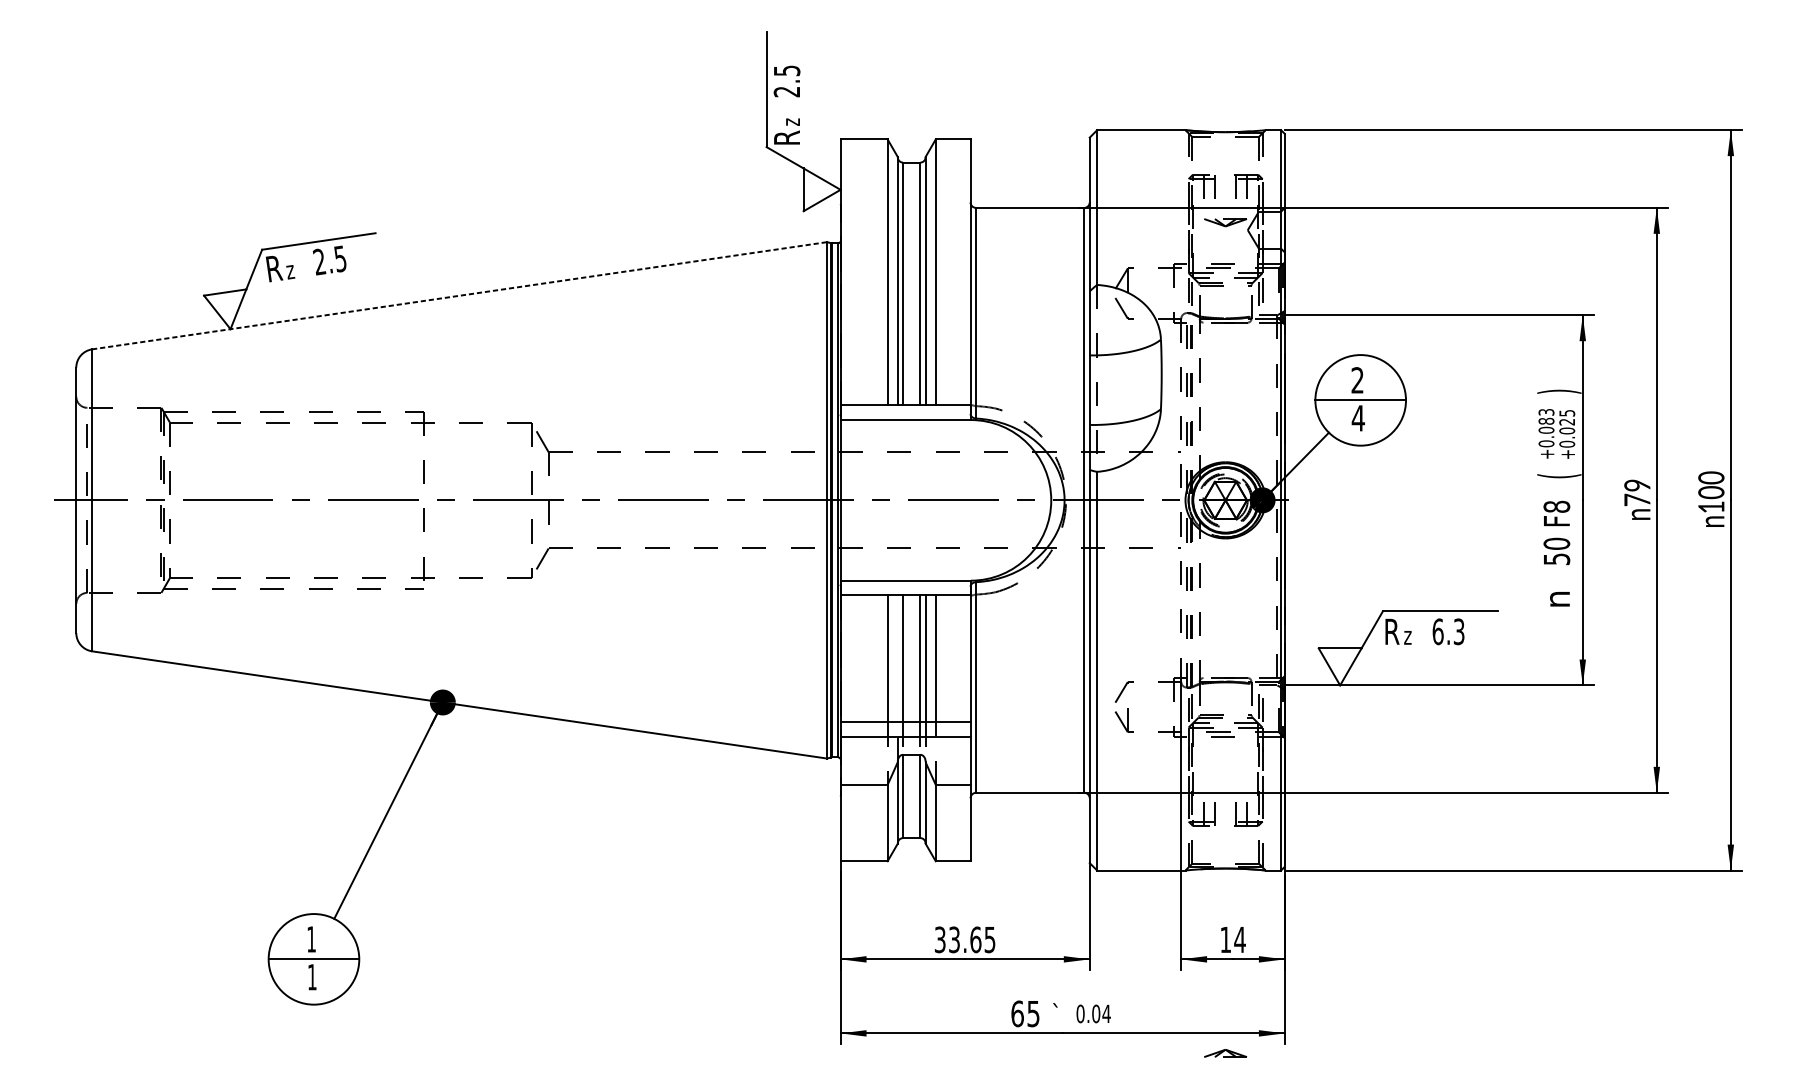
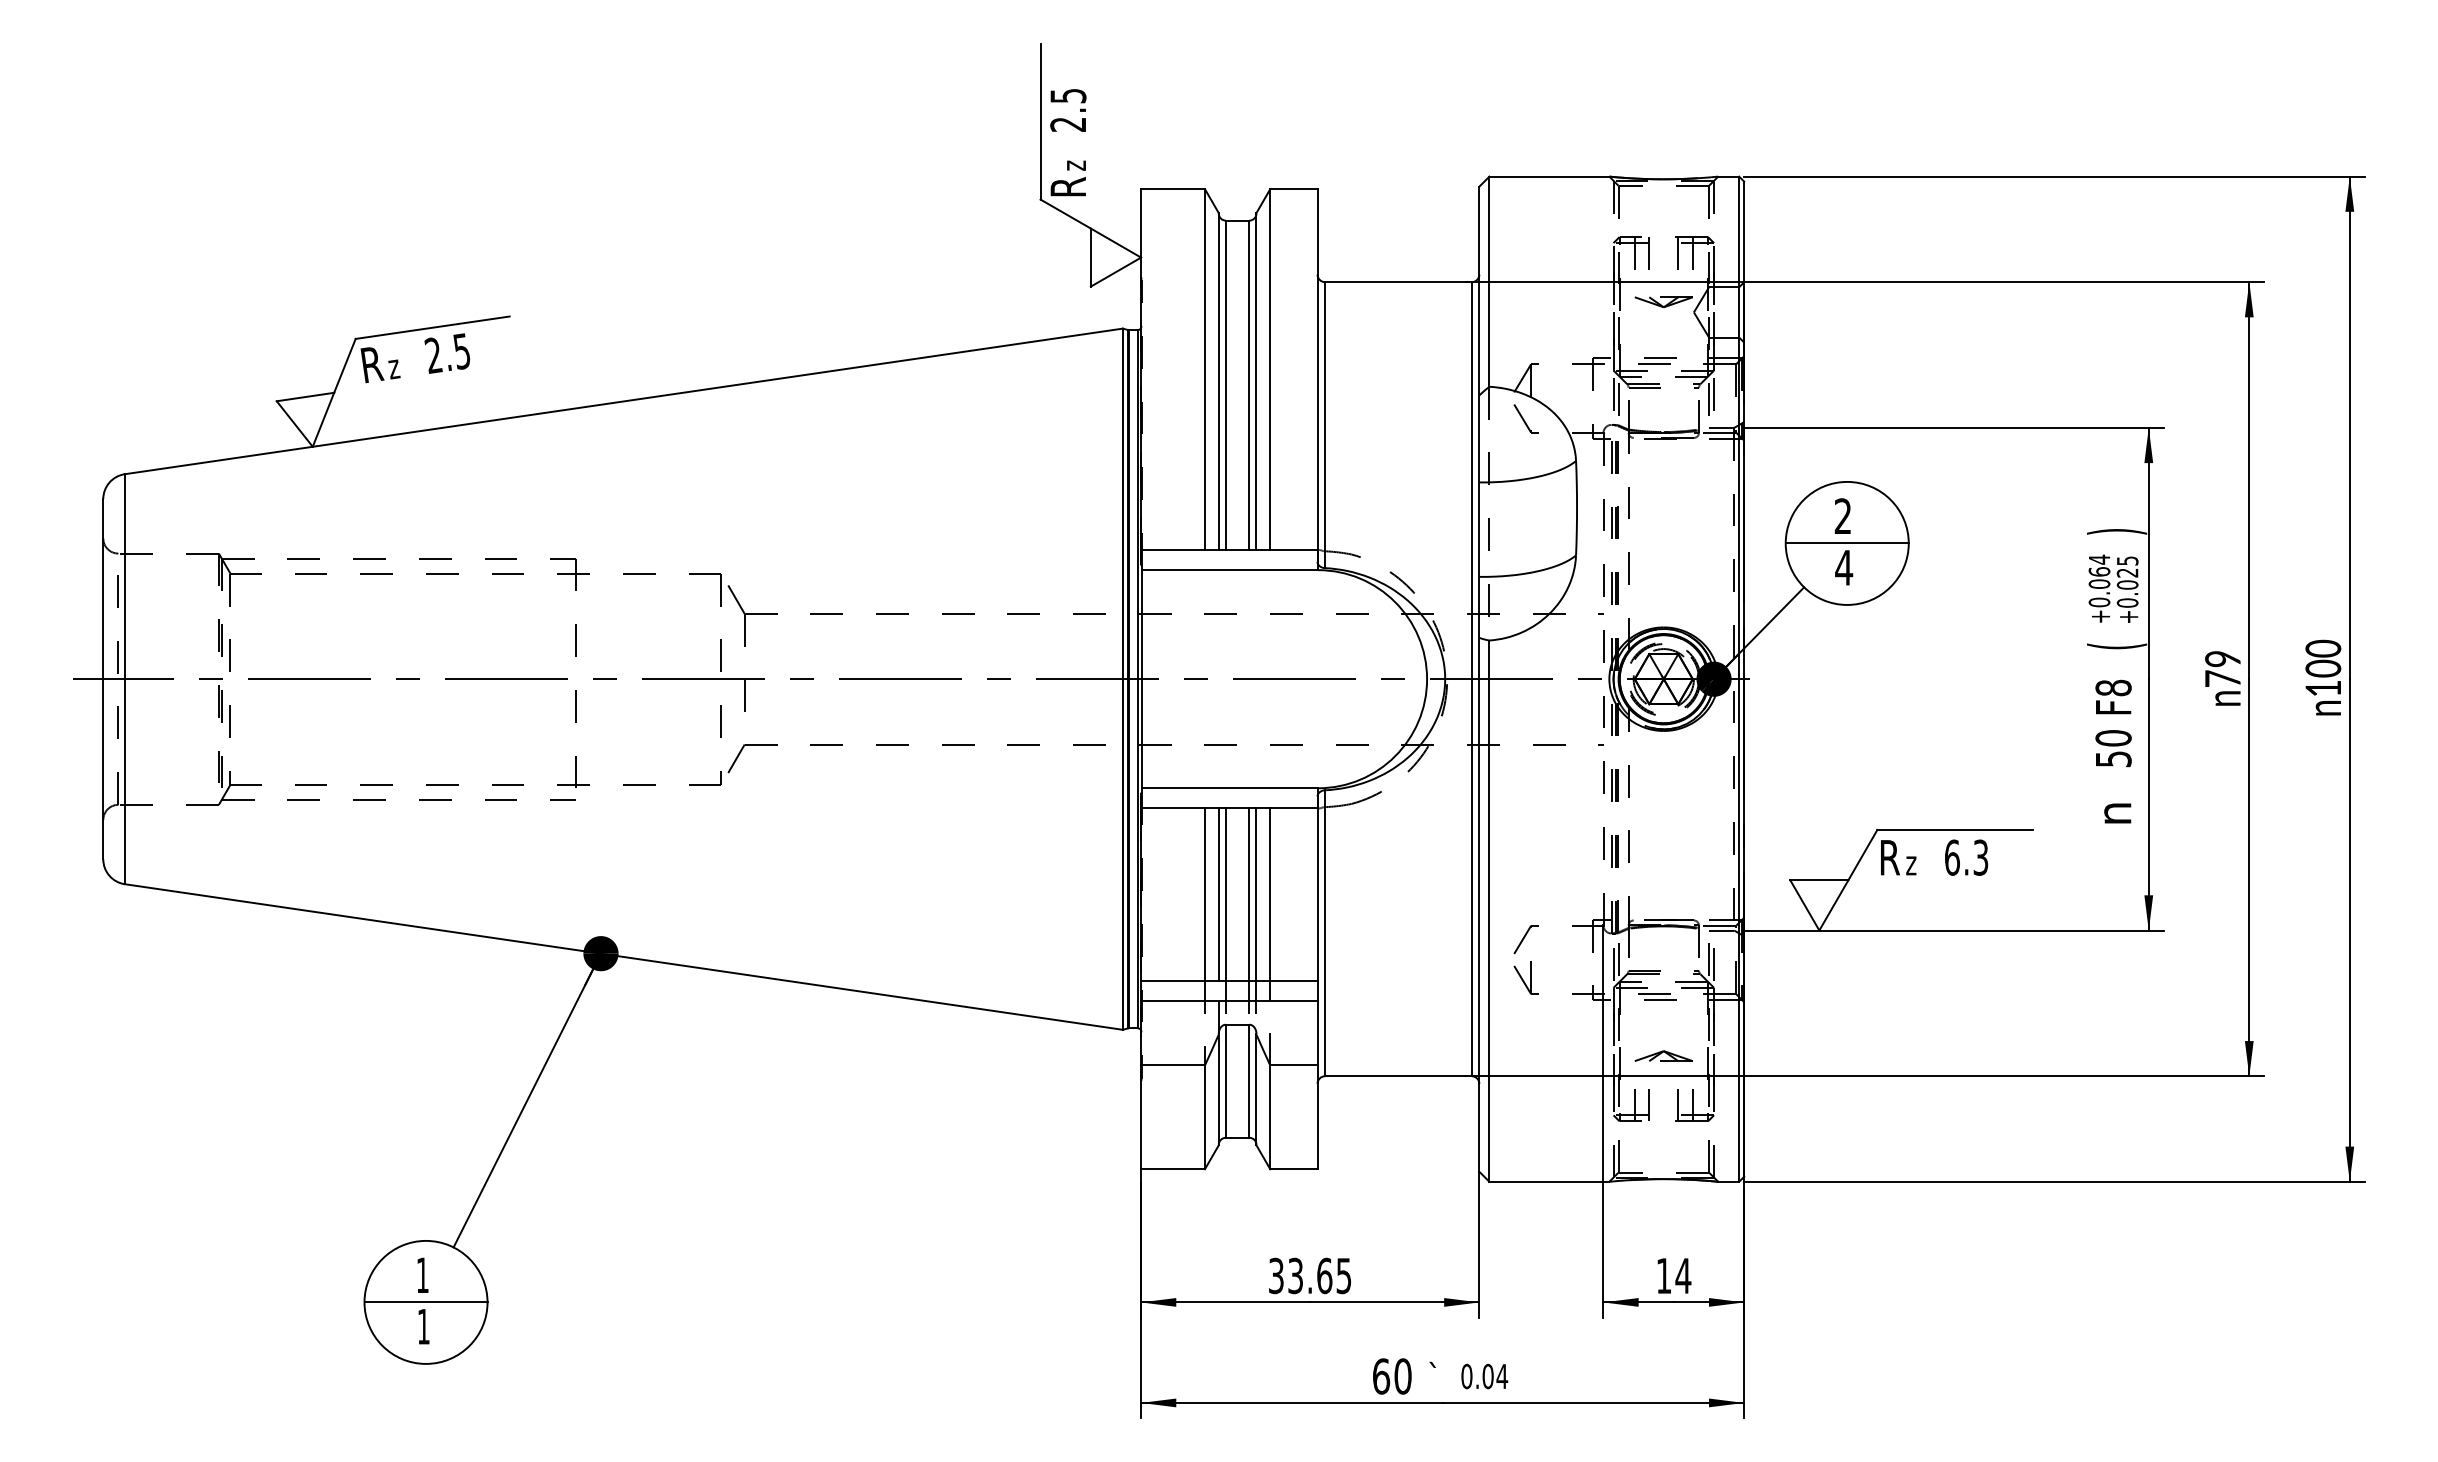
line: (460, 295) -> (624, 401), dashed -> solid
text: (1546, 416) -> (2099, 565), +0.083 -> +0.064
line: (897, 658) -> (1218, 894), added
text: (1033, 1013) -> (1402, 1376), 65 -> 60
part: (1225, 1052) -> (1663, 1055), moved

